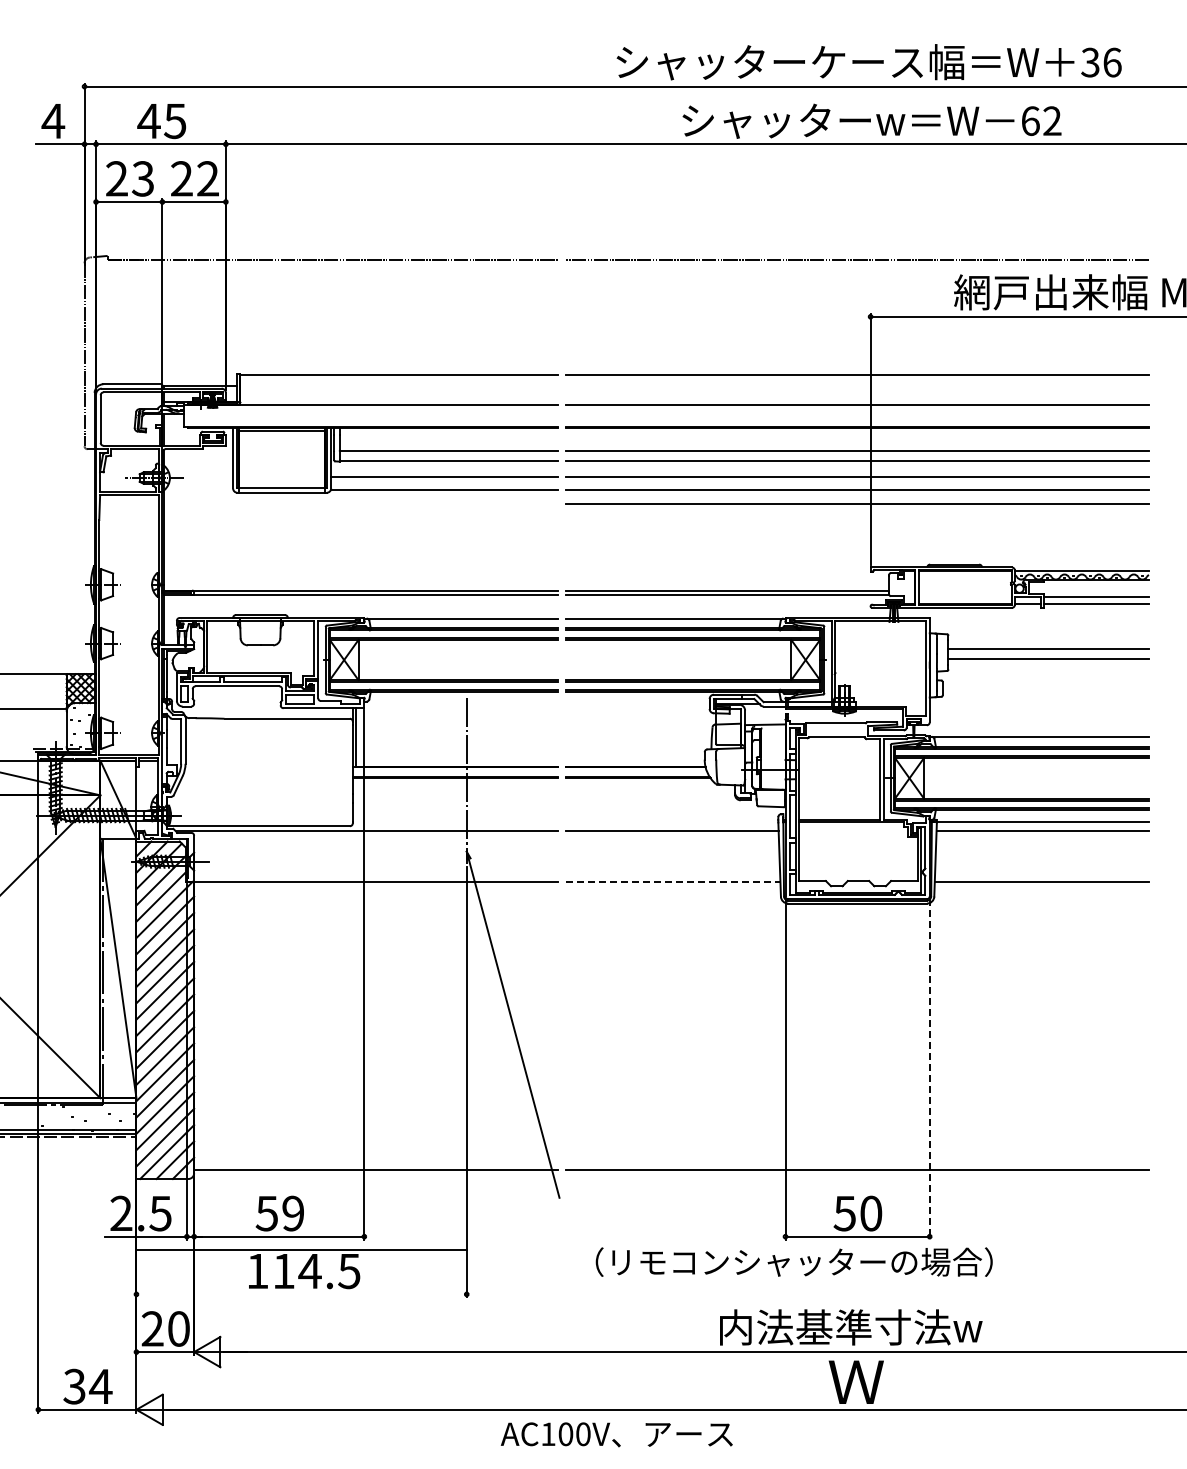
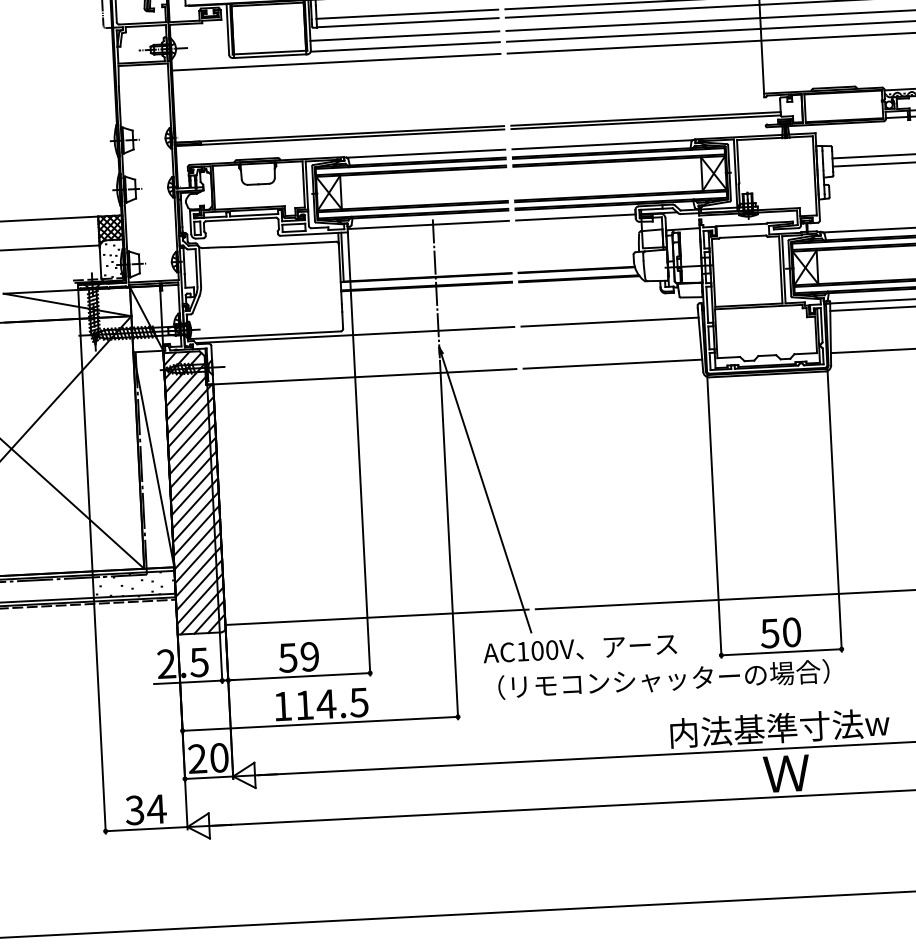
line: (360, 504) -> (336, 62), added
line: (460, 704) -> (427, 225), added
line: (637, 704) -> (575, 217), added
line: (673, 881) -> (613, 363), dashed -> solid
line: (929, 1069) -> (834, 509), dashed -> solid
line: (301, 1250) -> (320, 723), moved
text: (793, 1261) -> (663, 678), moved
text: (616, 1434) -> (579, 648), moved

